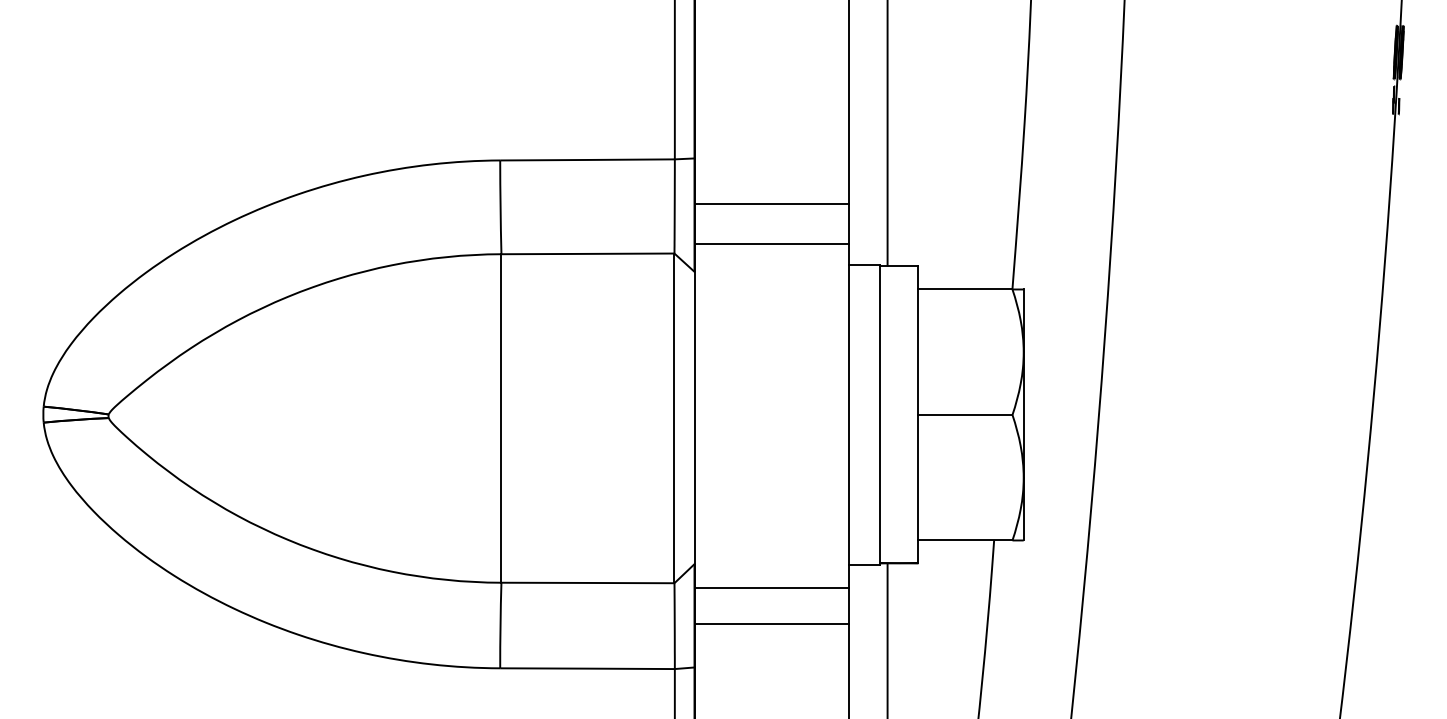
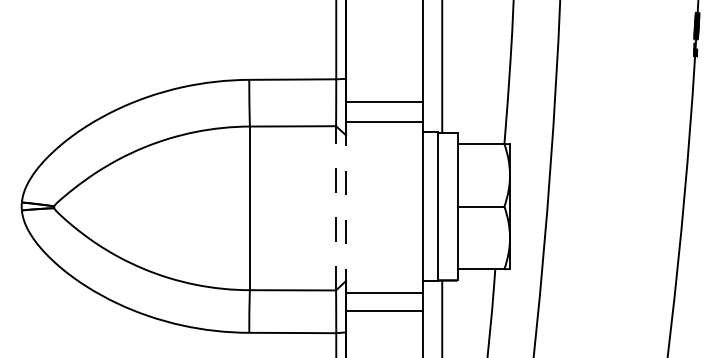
line: (675, 416) -> (336, 207), solid -> dashed
line: (695, 416) -> (346, 207), solid -> dashed

